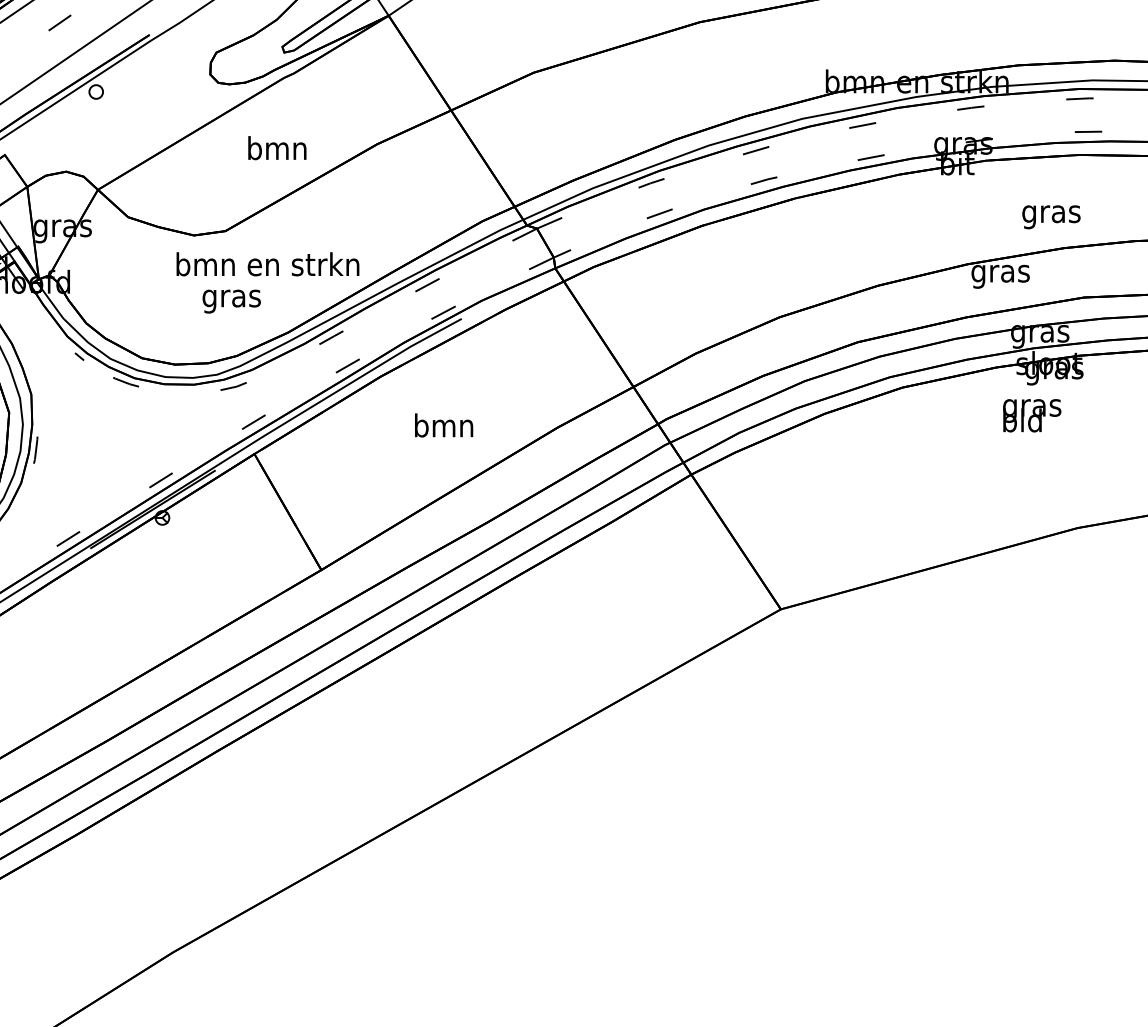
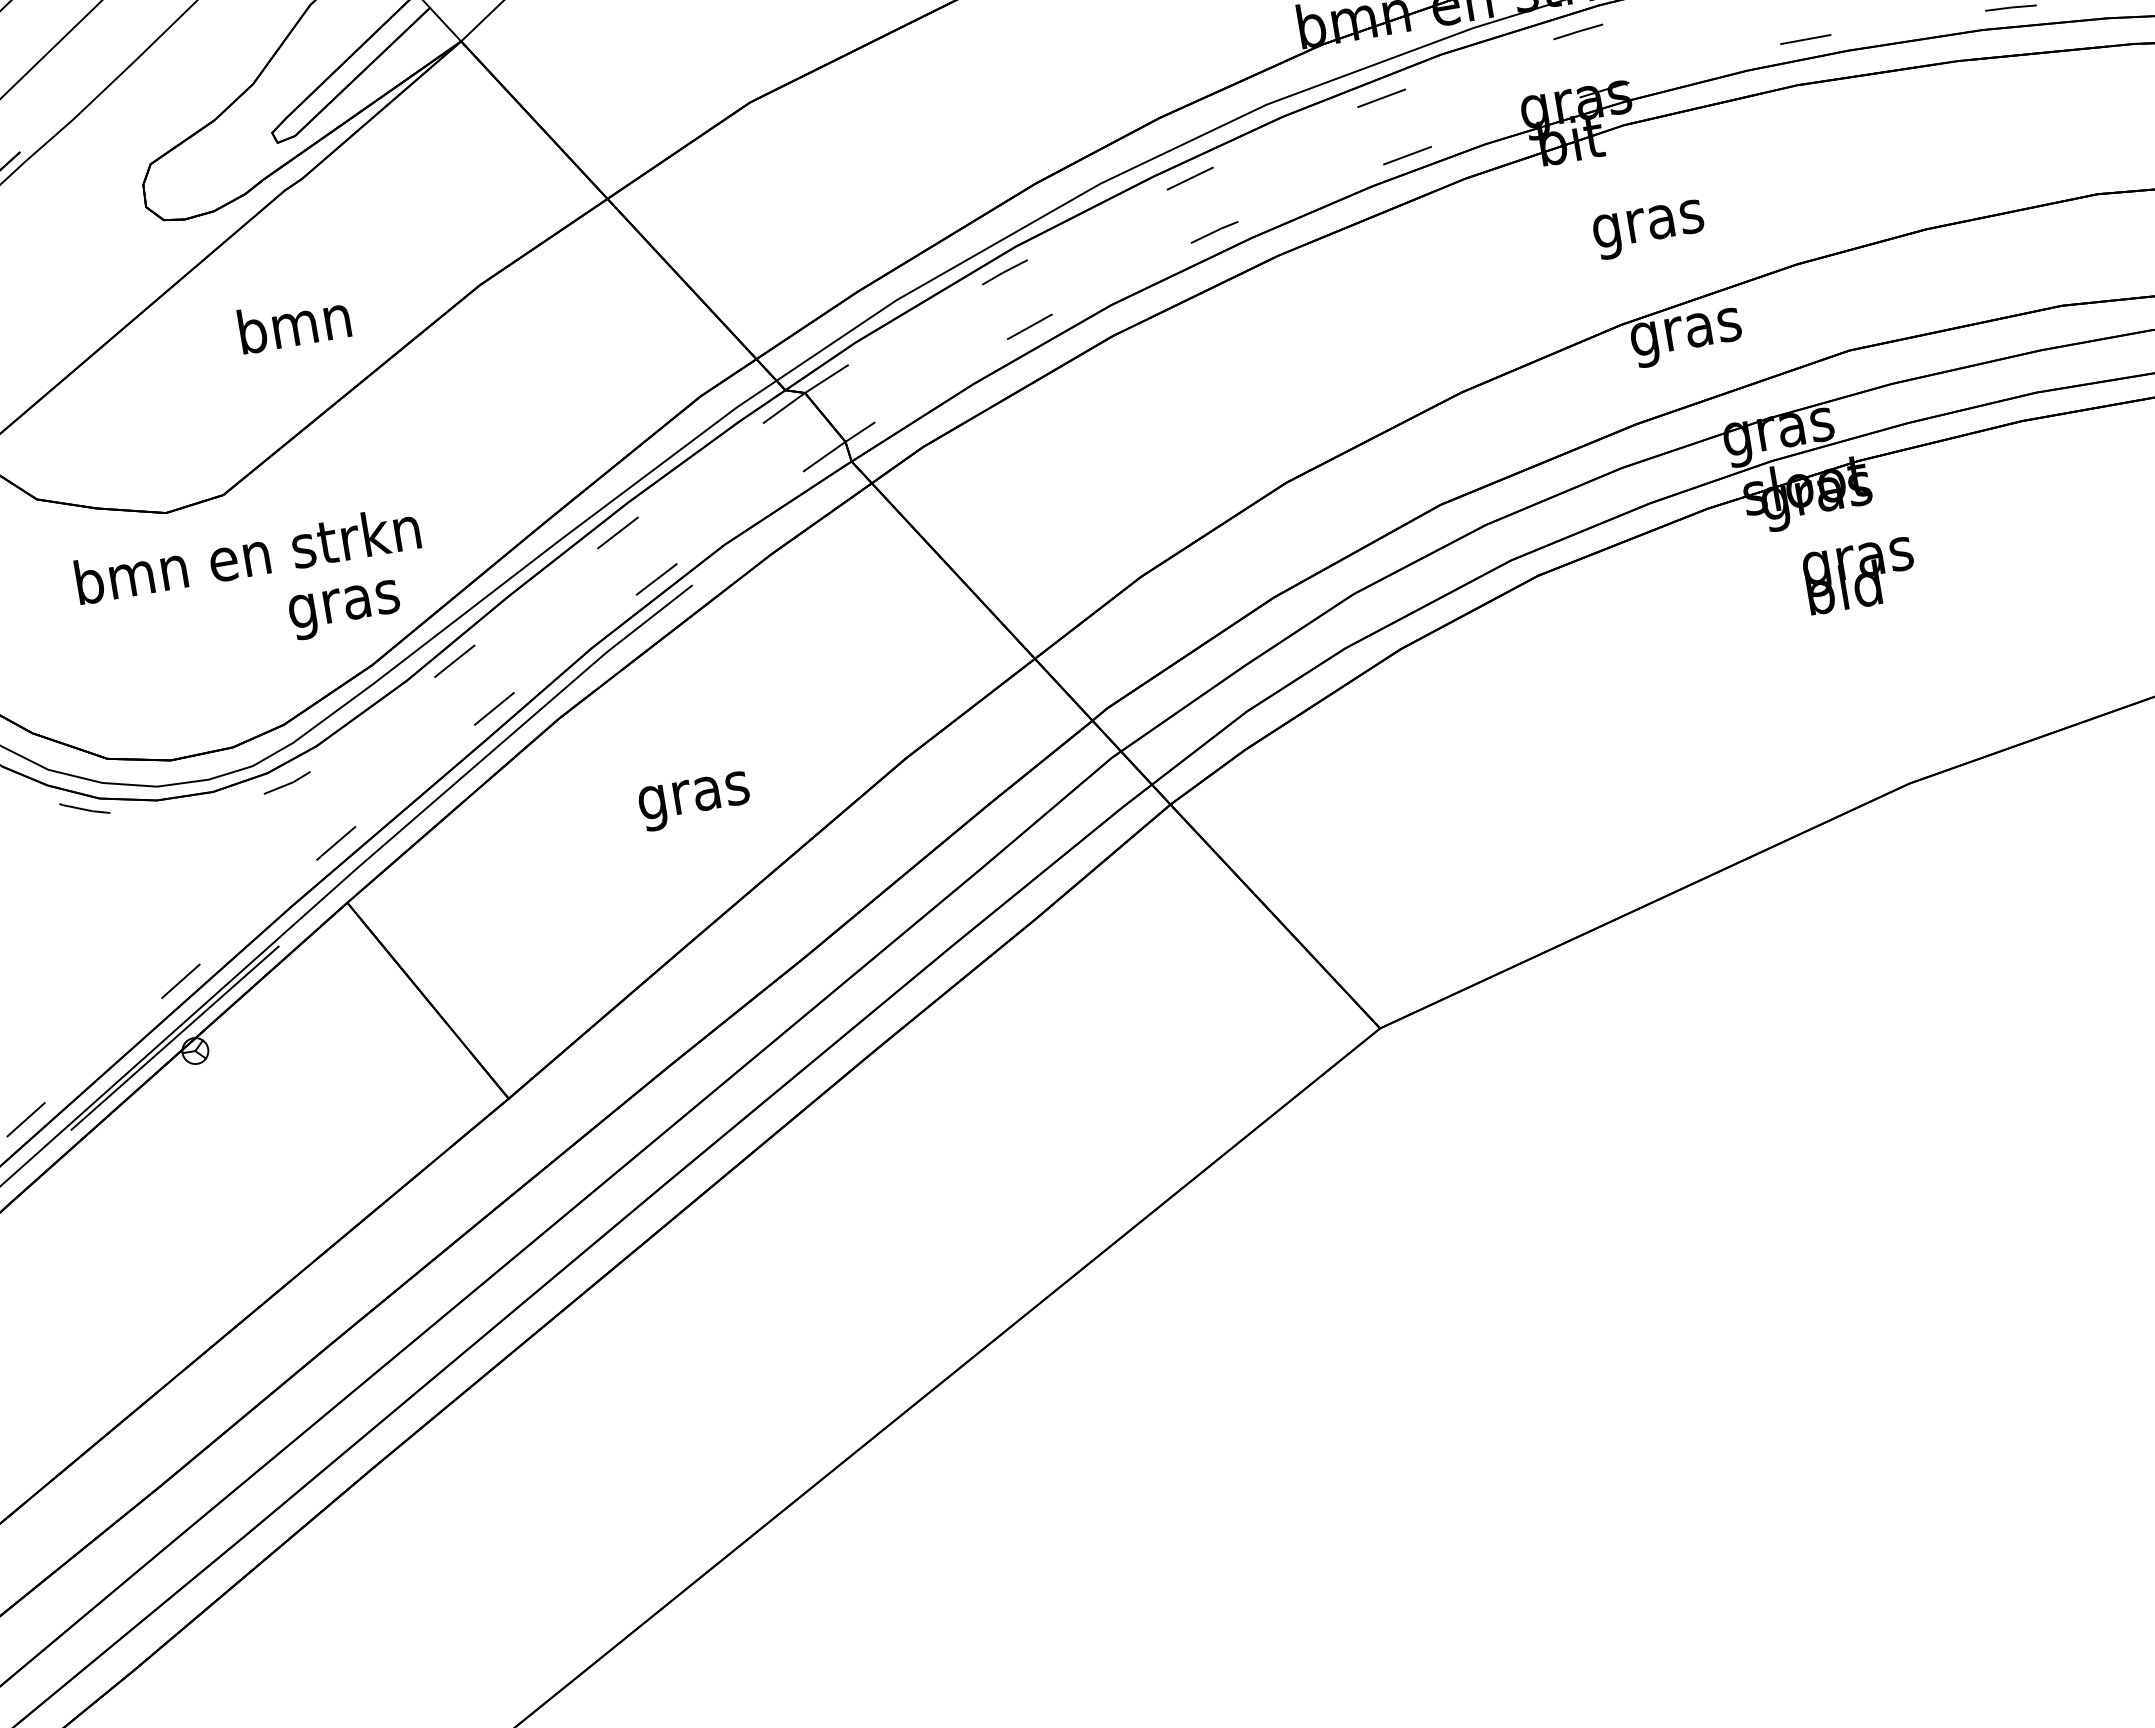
text: (1051, 217) -> (1649, 230), moved
text: (267, 264) -> (246, 555), moved
text: (231, 301) -> (344, 610), moved
text: (1032, 415) -> (1860, 575), moved
text: (444, 428) -> (694, 795), bmn -> gras

